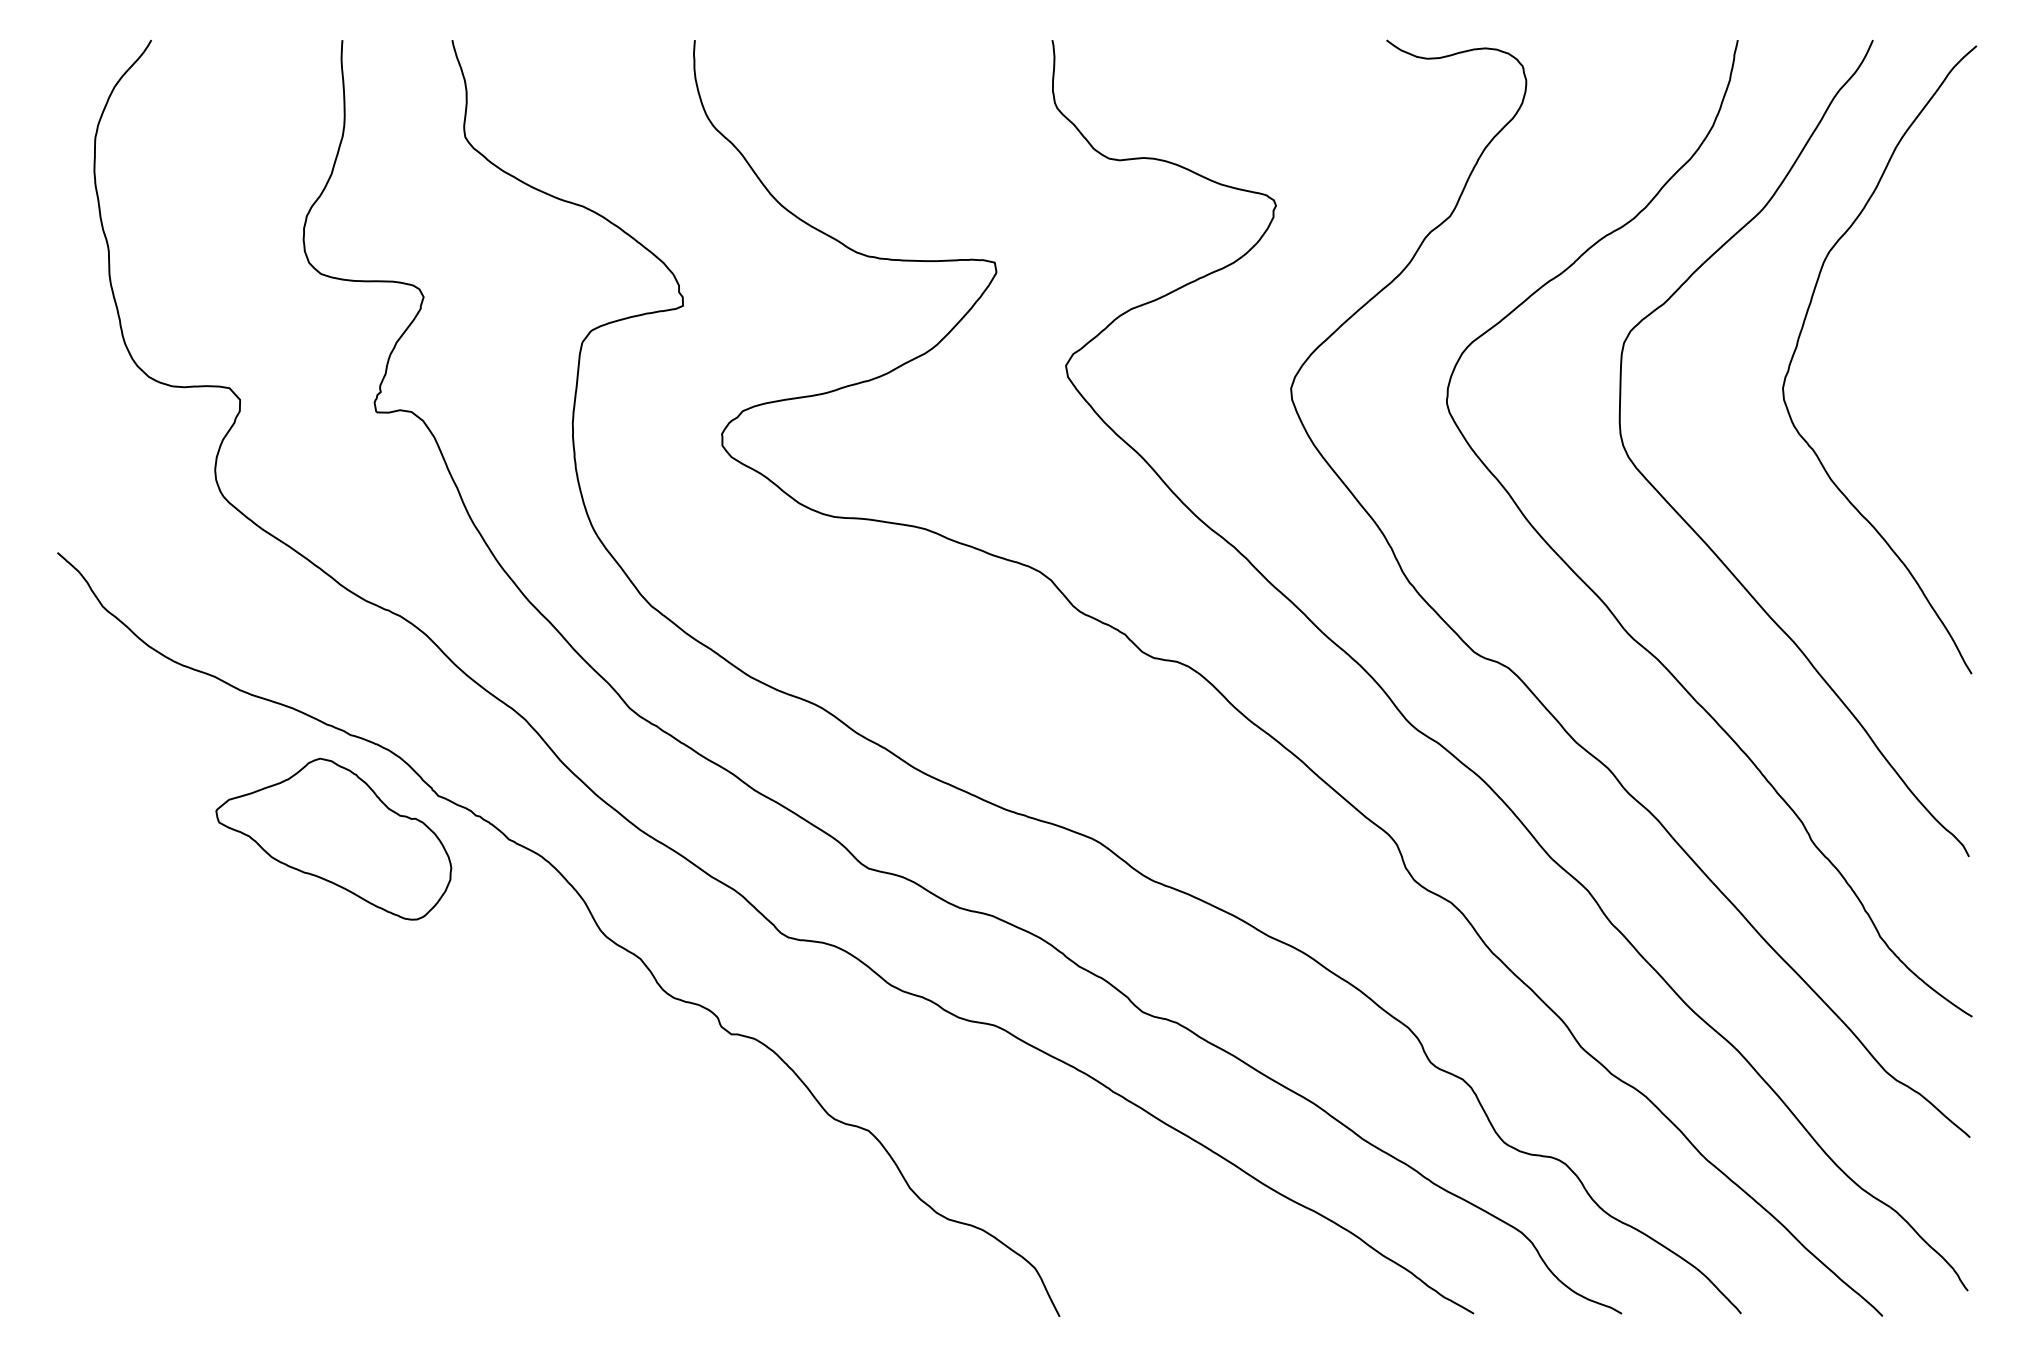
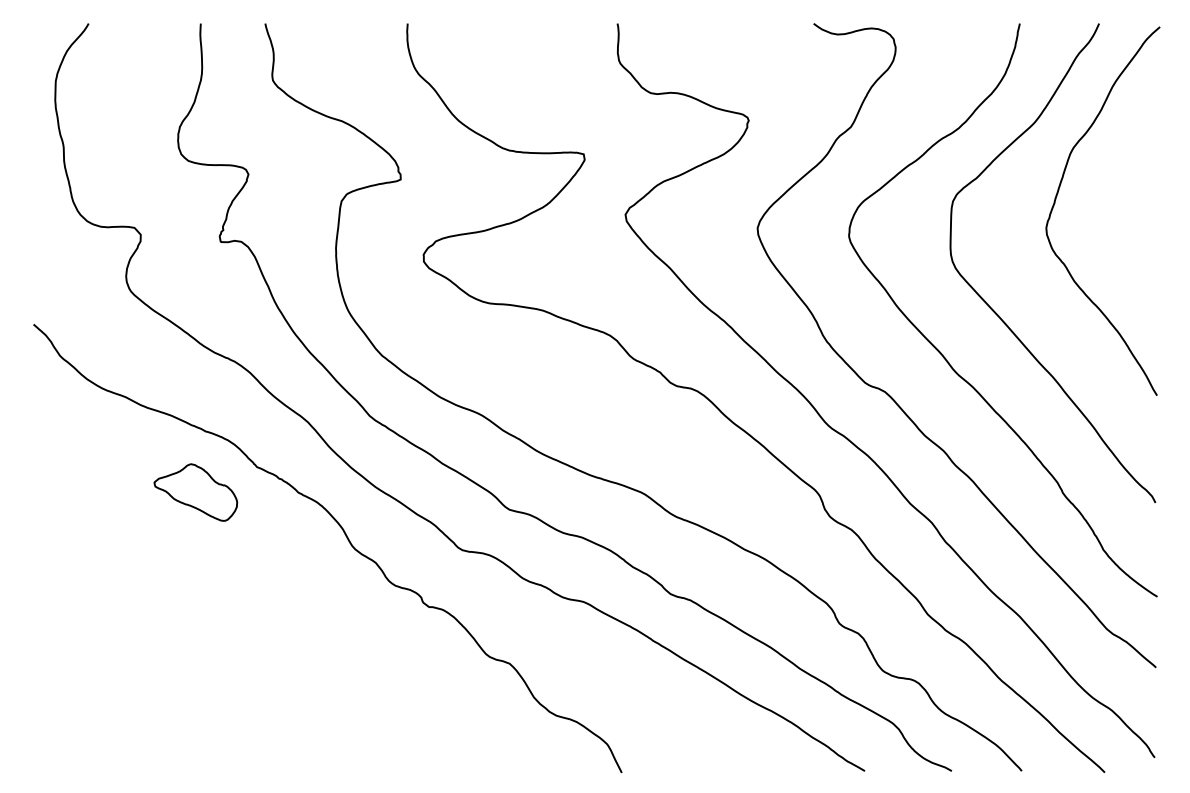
part: (333, 839) -> (195, 492), size x0.6

